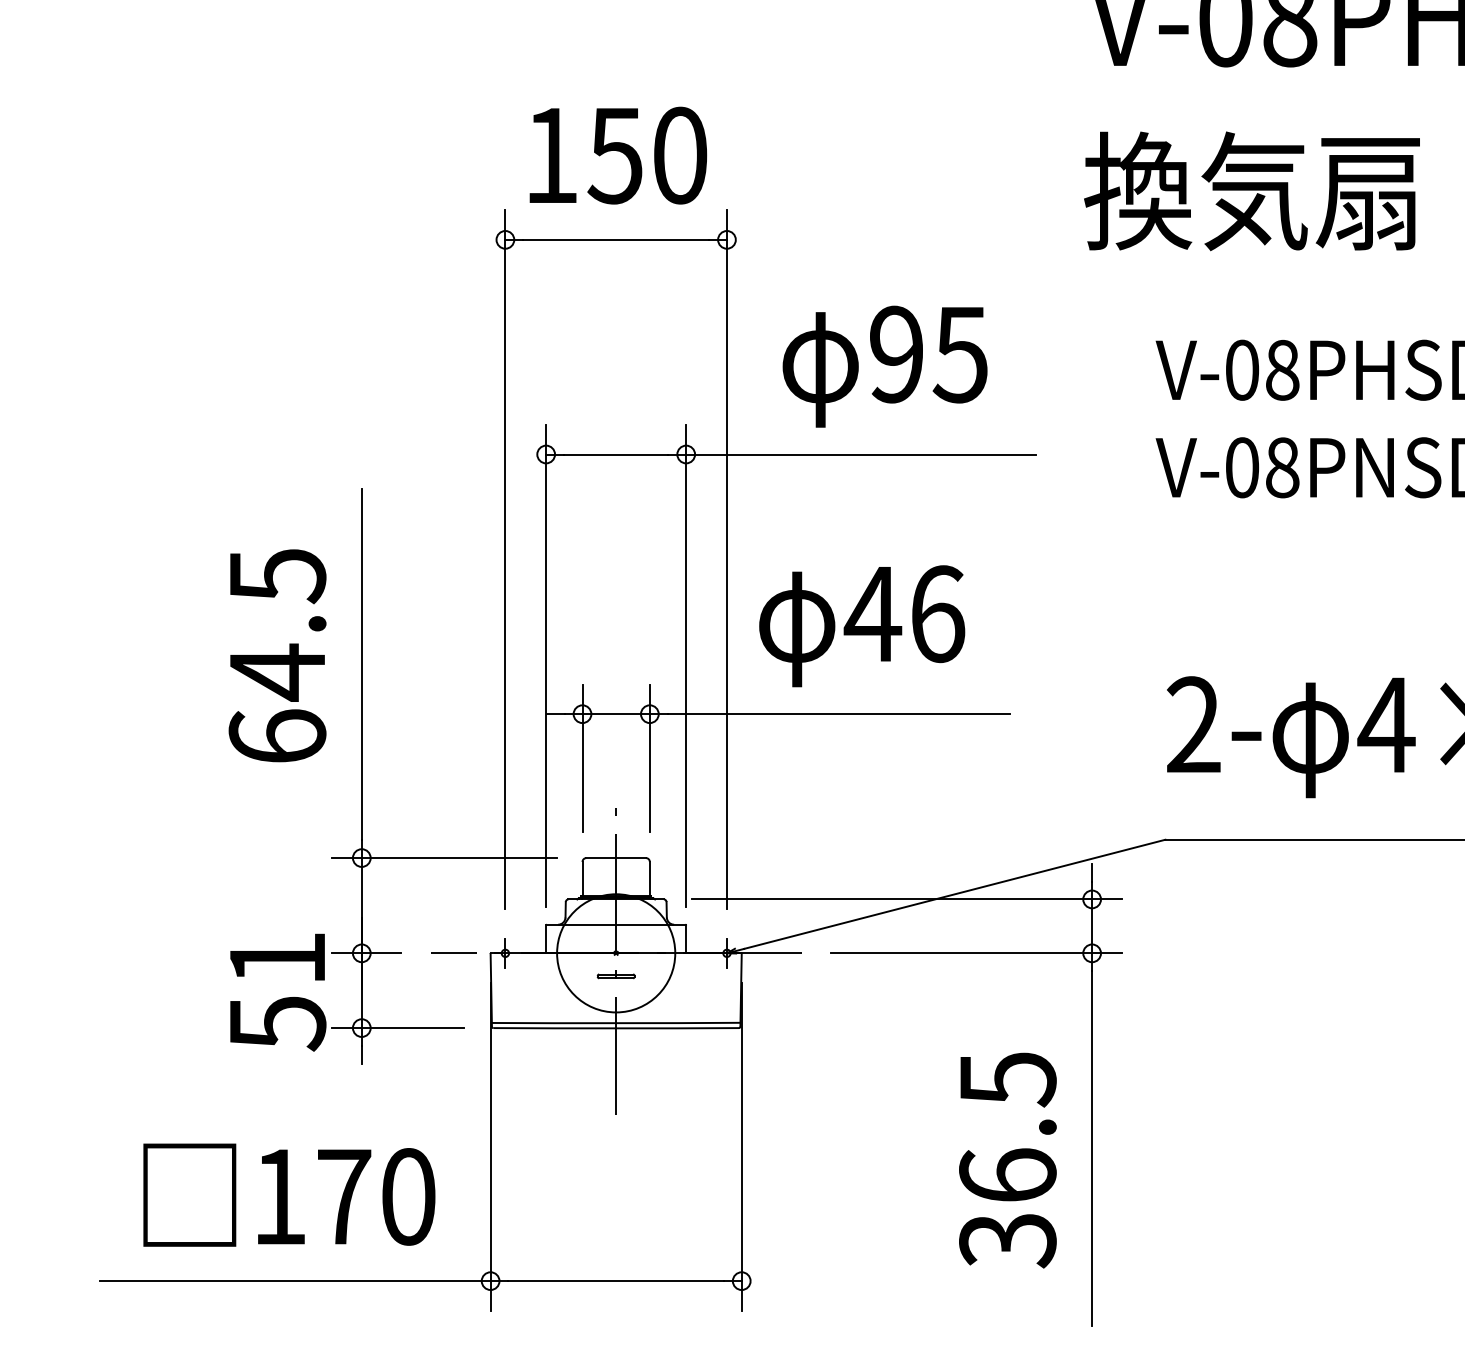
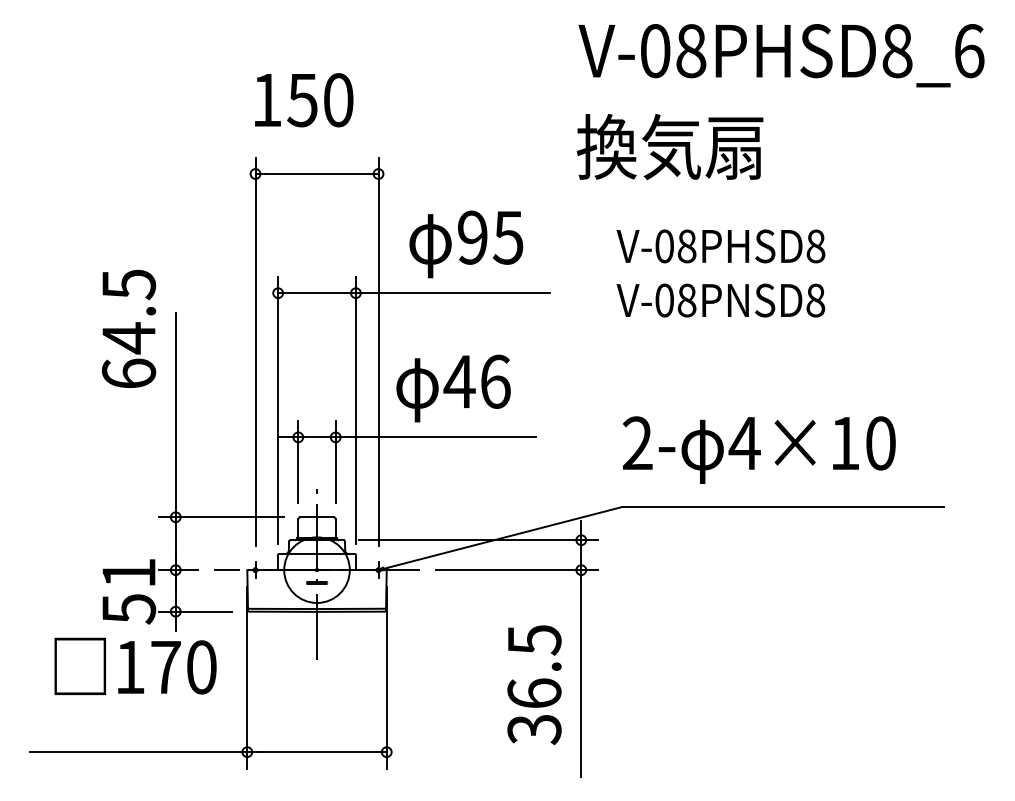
text: (618, 156) -> (304, 100), moved
text: (276, 654) -> (128, 328), moved
text: (289, 1193) -> (135, 665), moved

